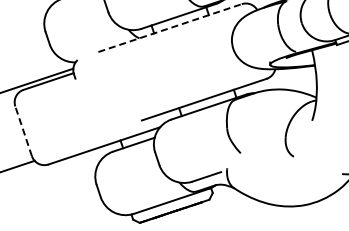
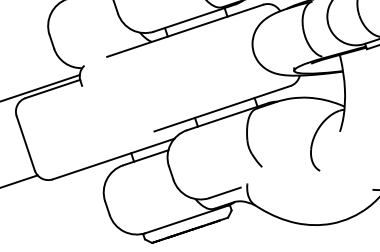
line: (170, 28) -> (185, 31), dashed -> solid
line: (23, 130) -> (25, 142), dashed -> solid

